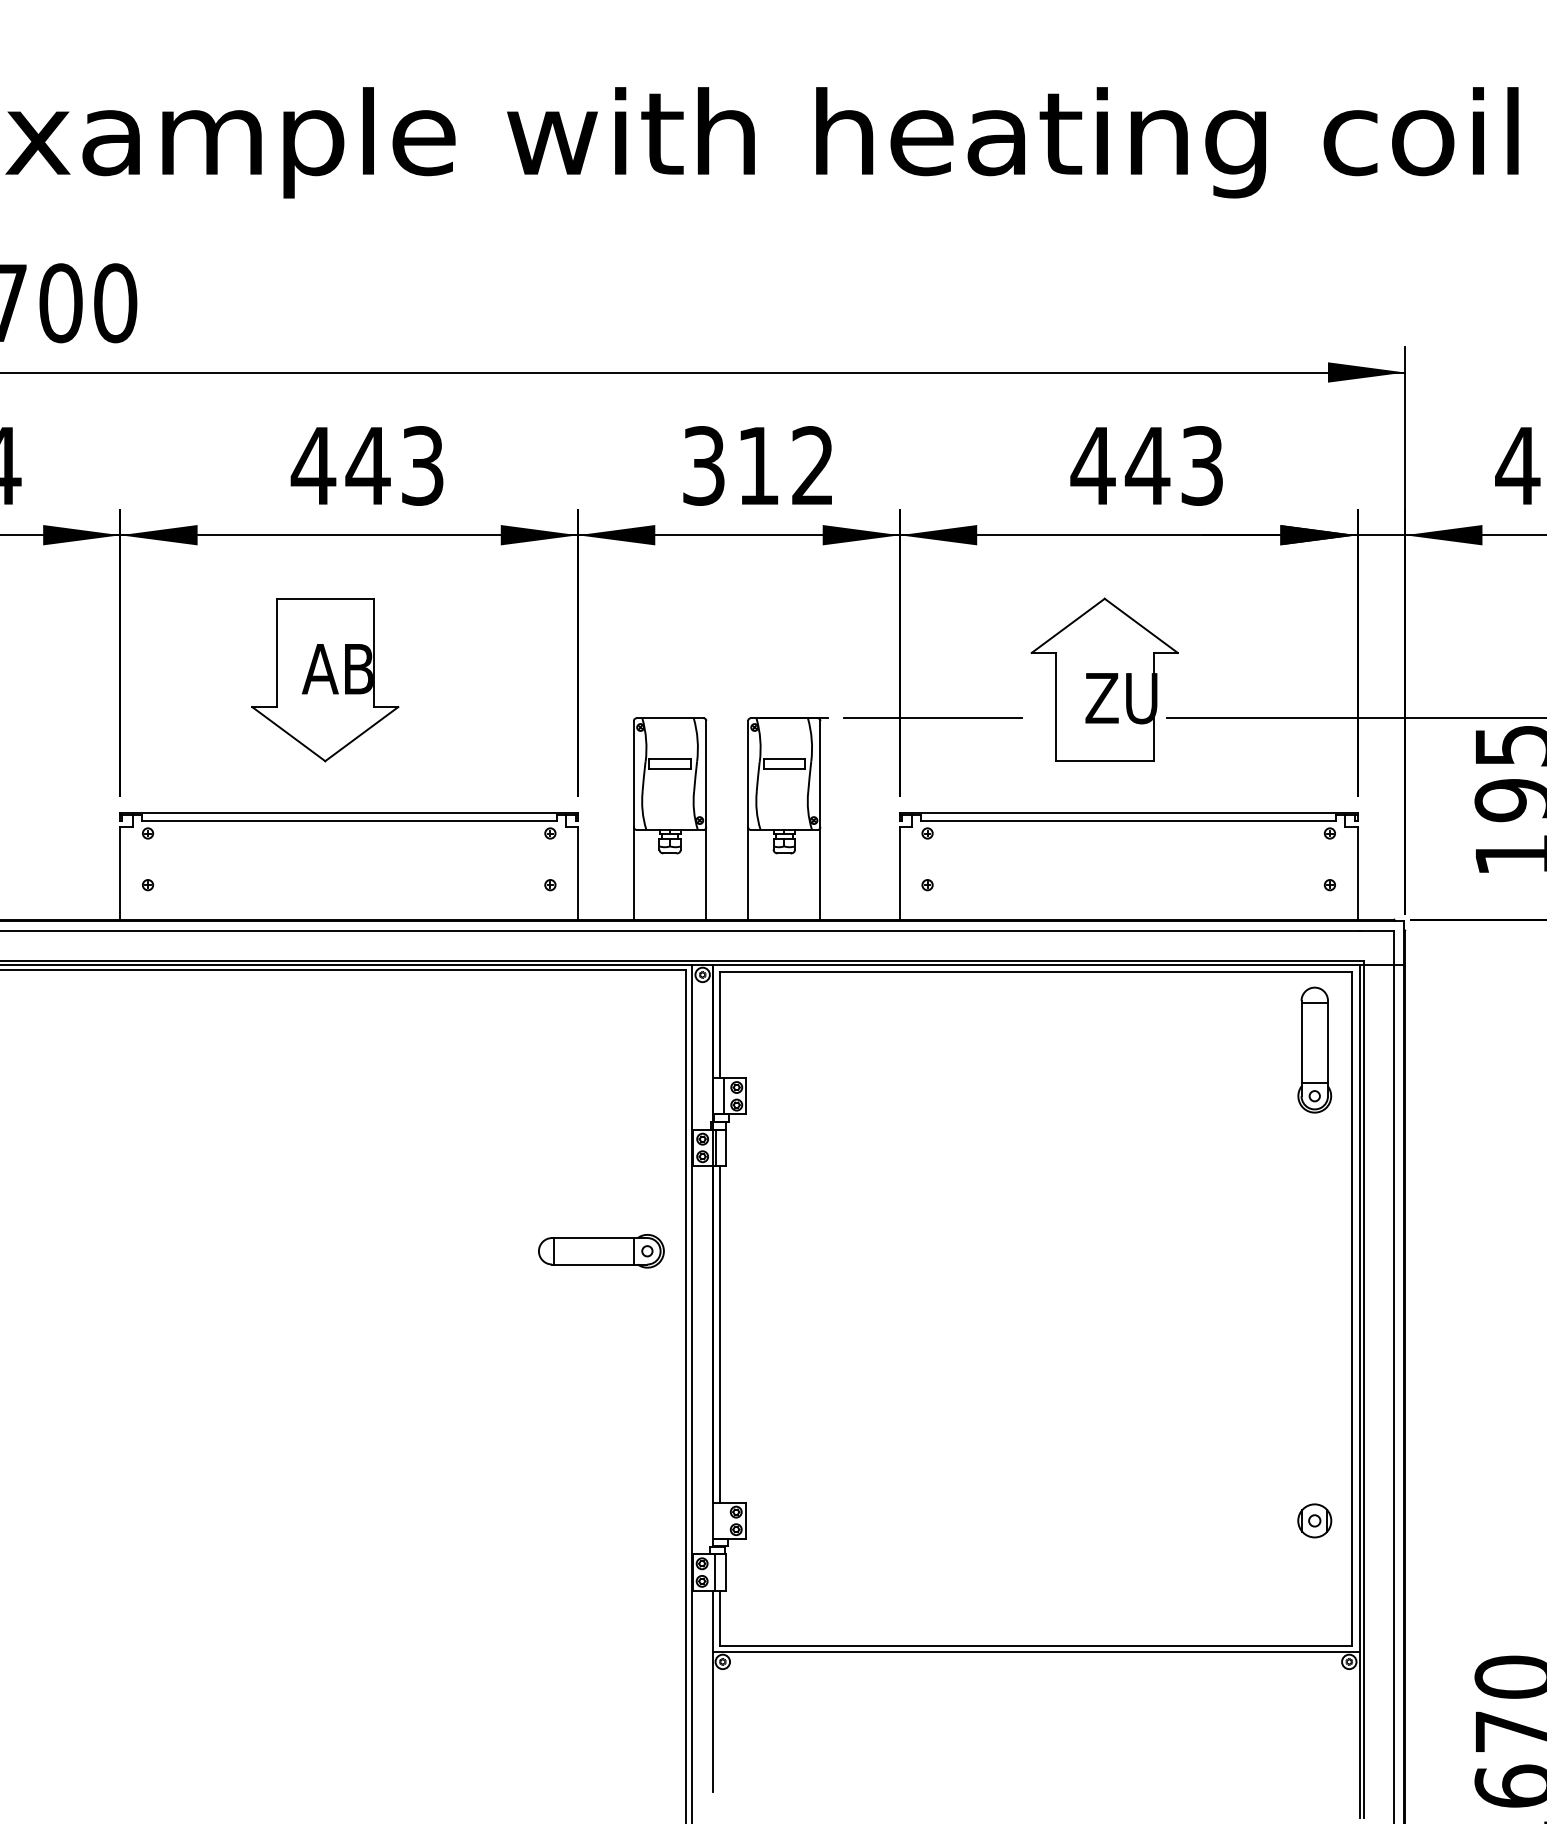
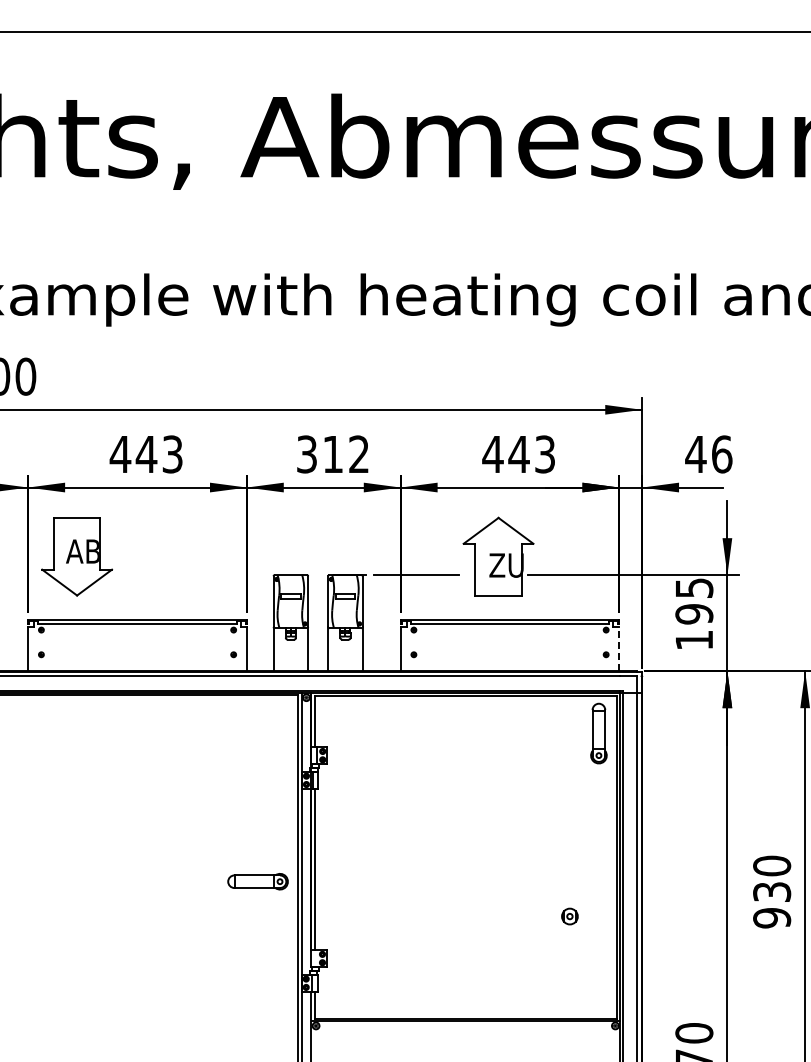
part: (326, 679) -> (77, 556), moved
line: (1357, 872) -> (619, 648), solid -> dashed
part: (600, 1250) -> (257, 881), moved
part: (1313, 1520) -> (569, 916), moved

